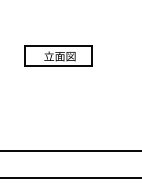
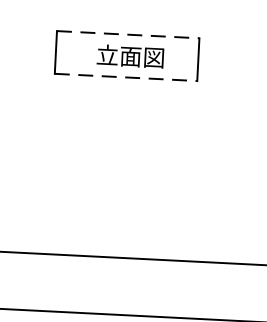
line: (58, 46) -> (128, 35), solid -> dashed
line: (58, 66) -> (126, 77), solid -> dashed

